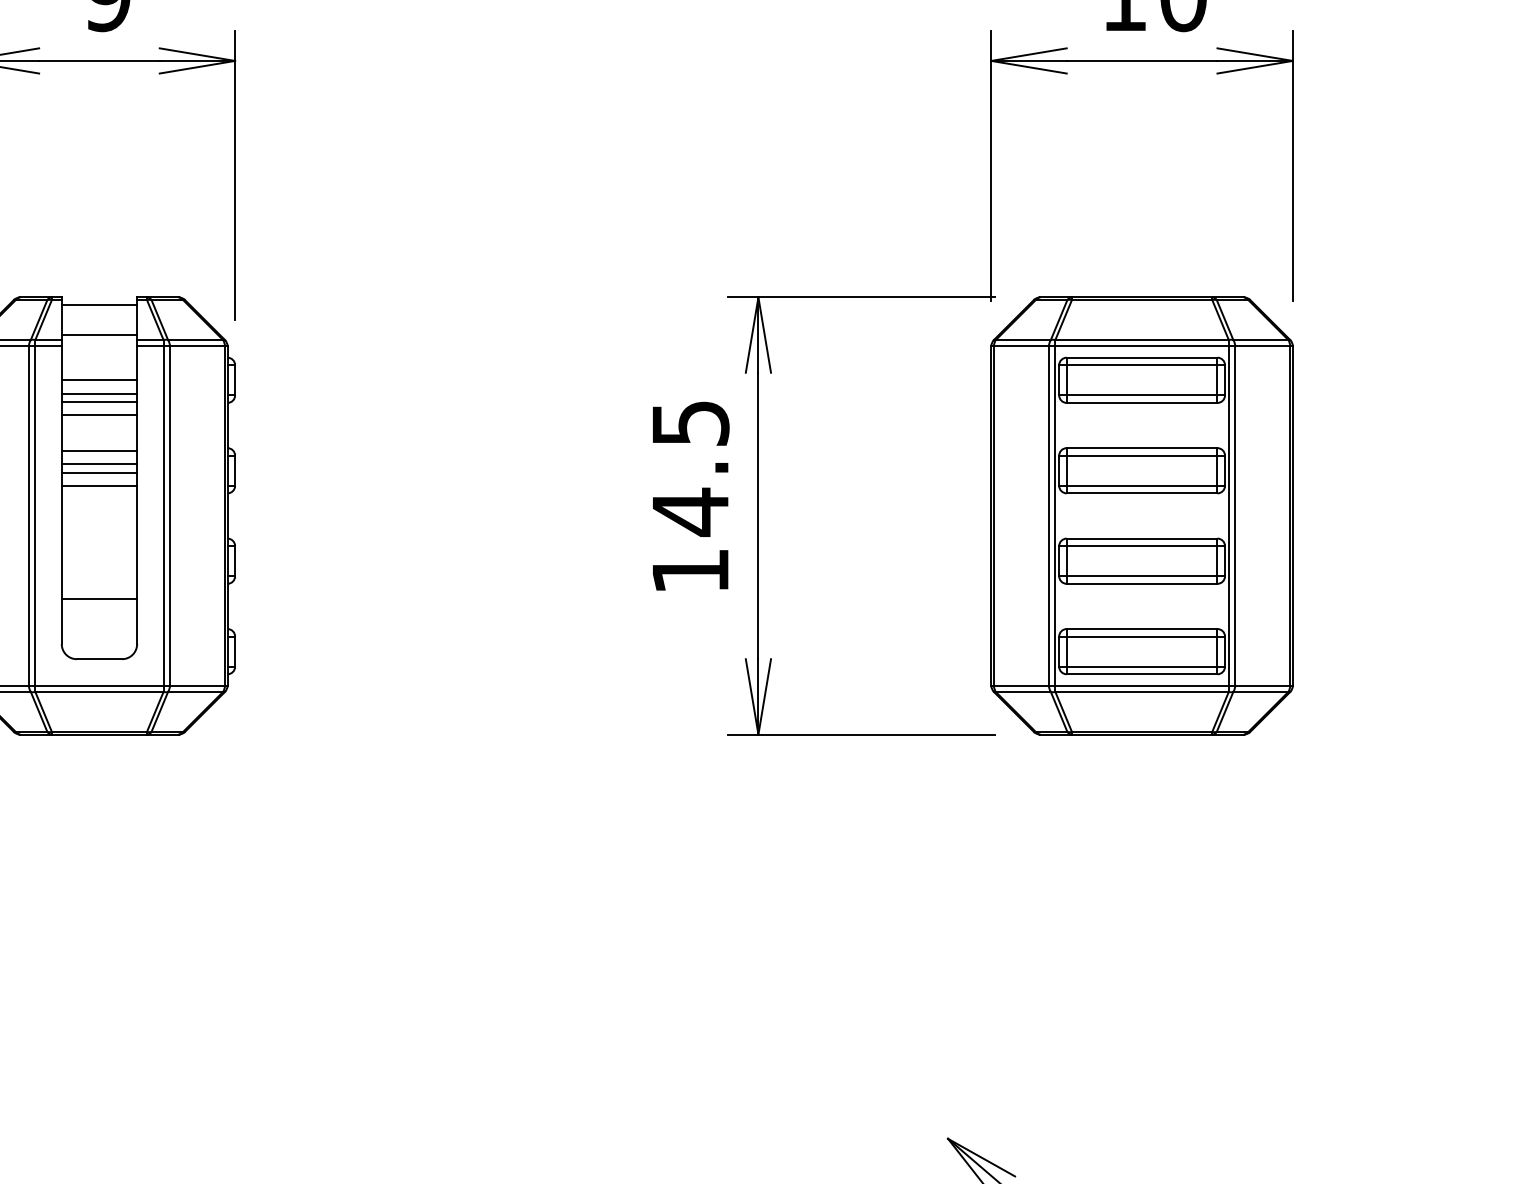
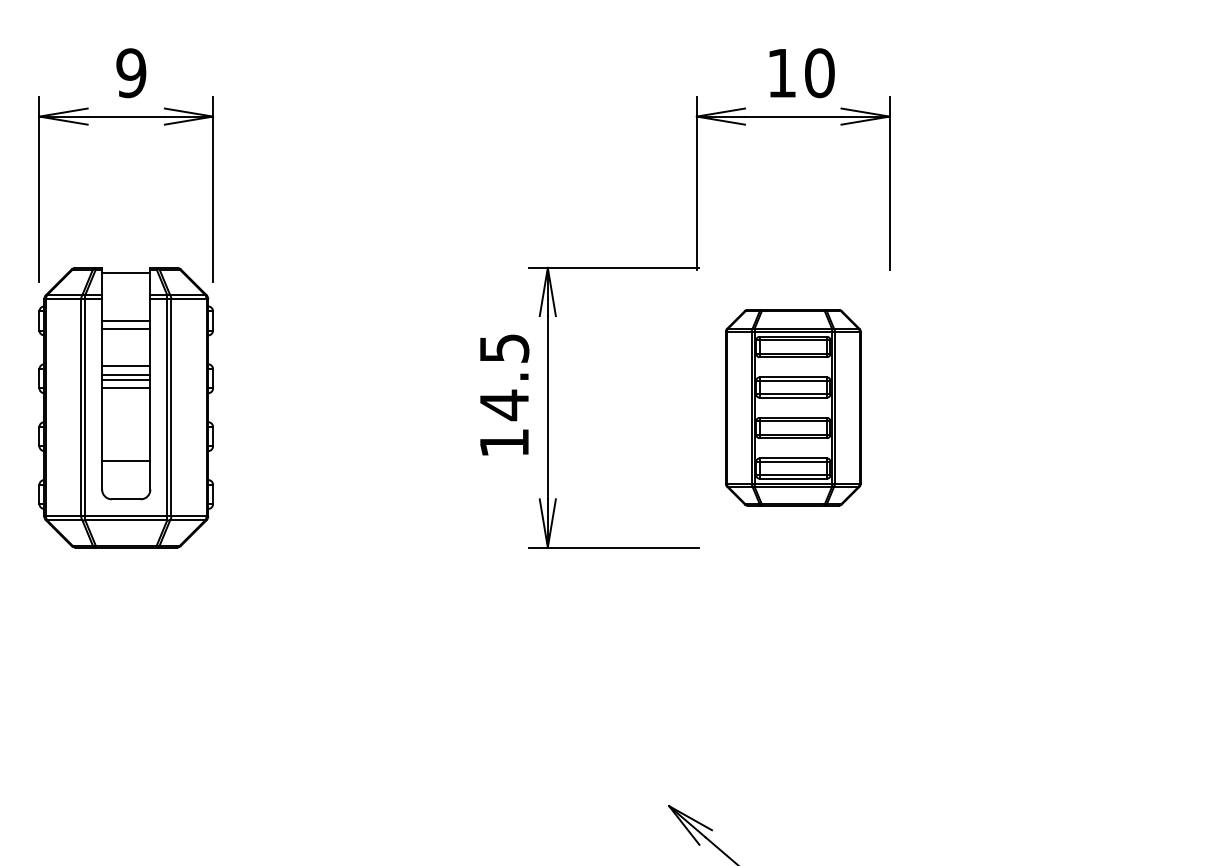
line: (99, 334) -> (126, 291), removed
line: (99, 401) -> (126, 334), removed
line: (99, 415) -> (126, 343), removed
part: (1142, 515) -> (793, 407), size x0.7

